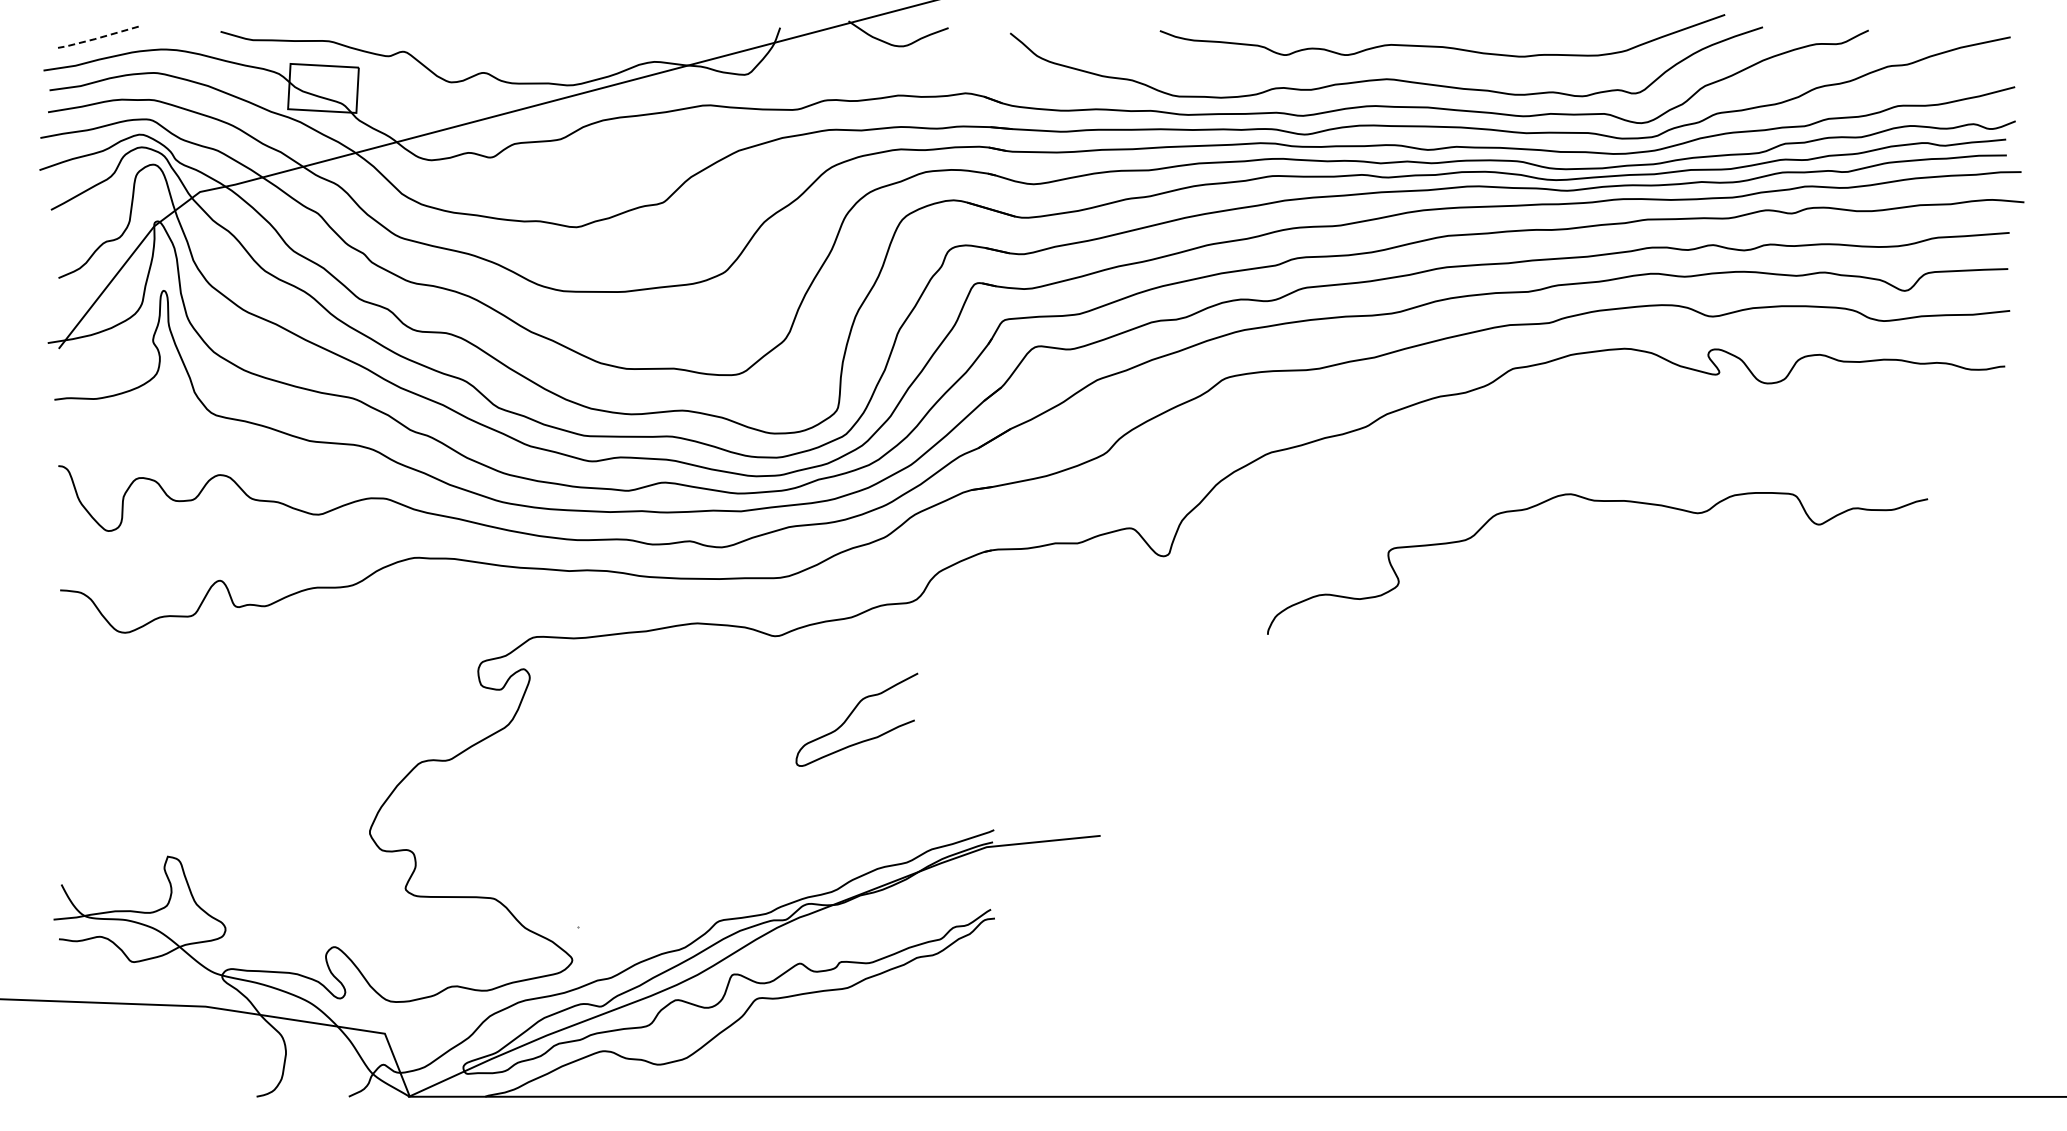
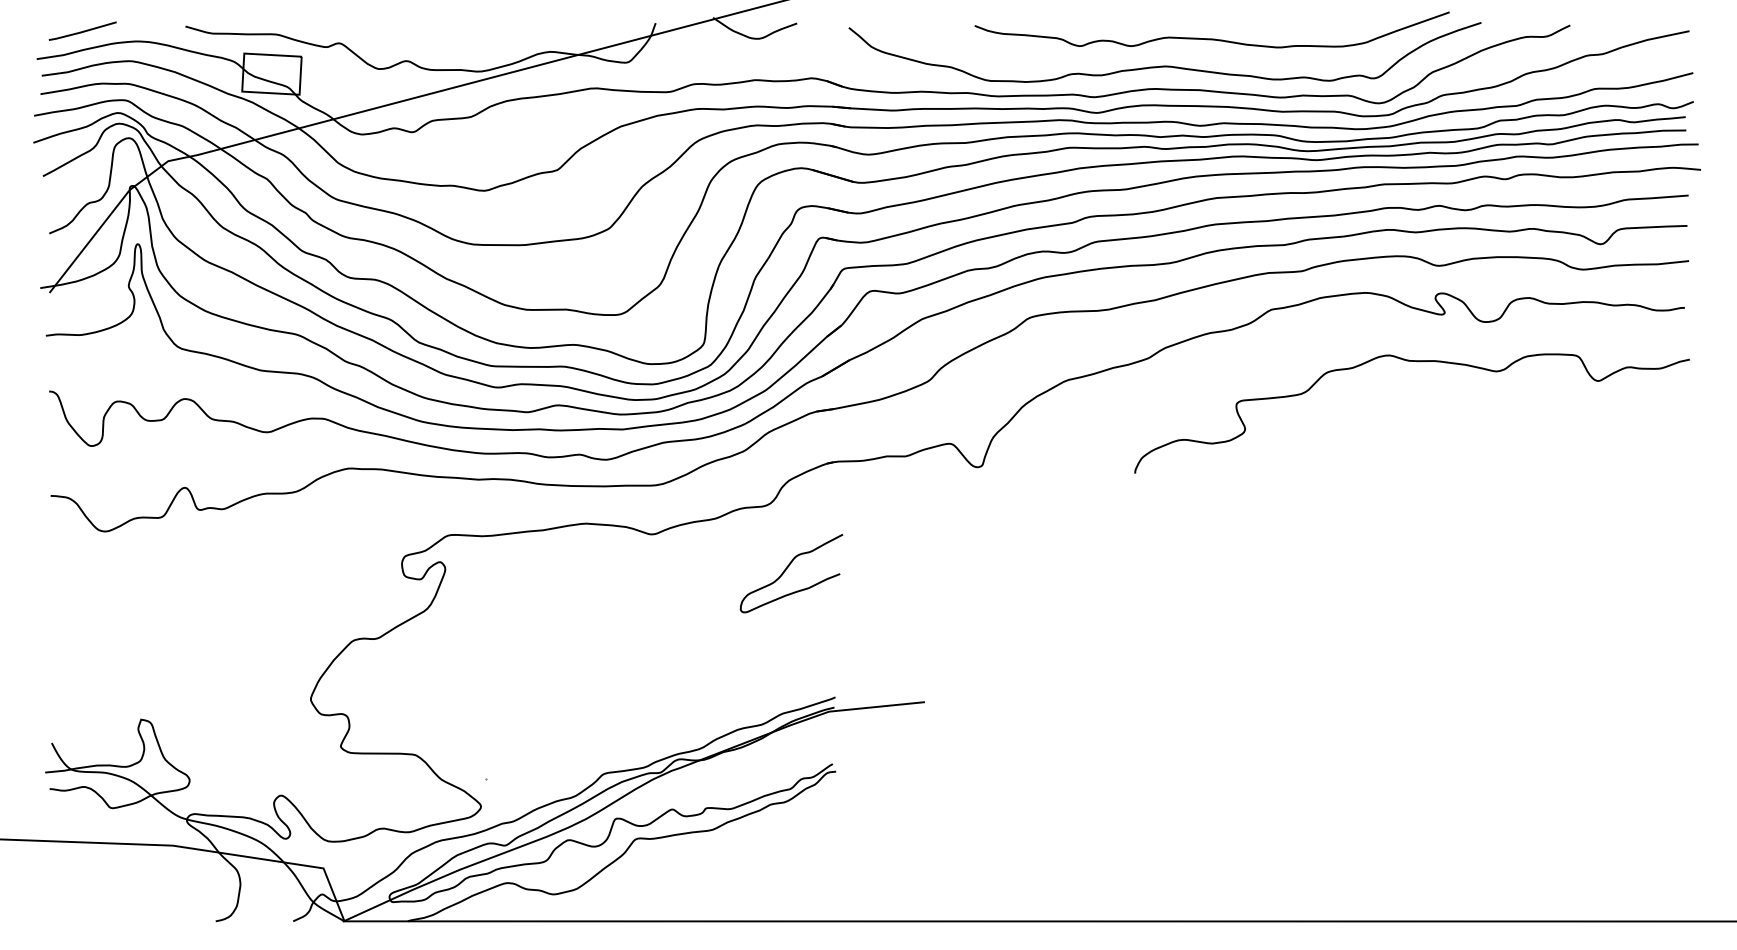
line: (96, 38) -> (81, 32), dashed -> solid
curve: (1597, 501) -> (1412, 361), moved
curve: (850, 716) -> (786, 570), moved

